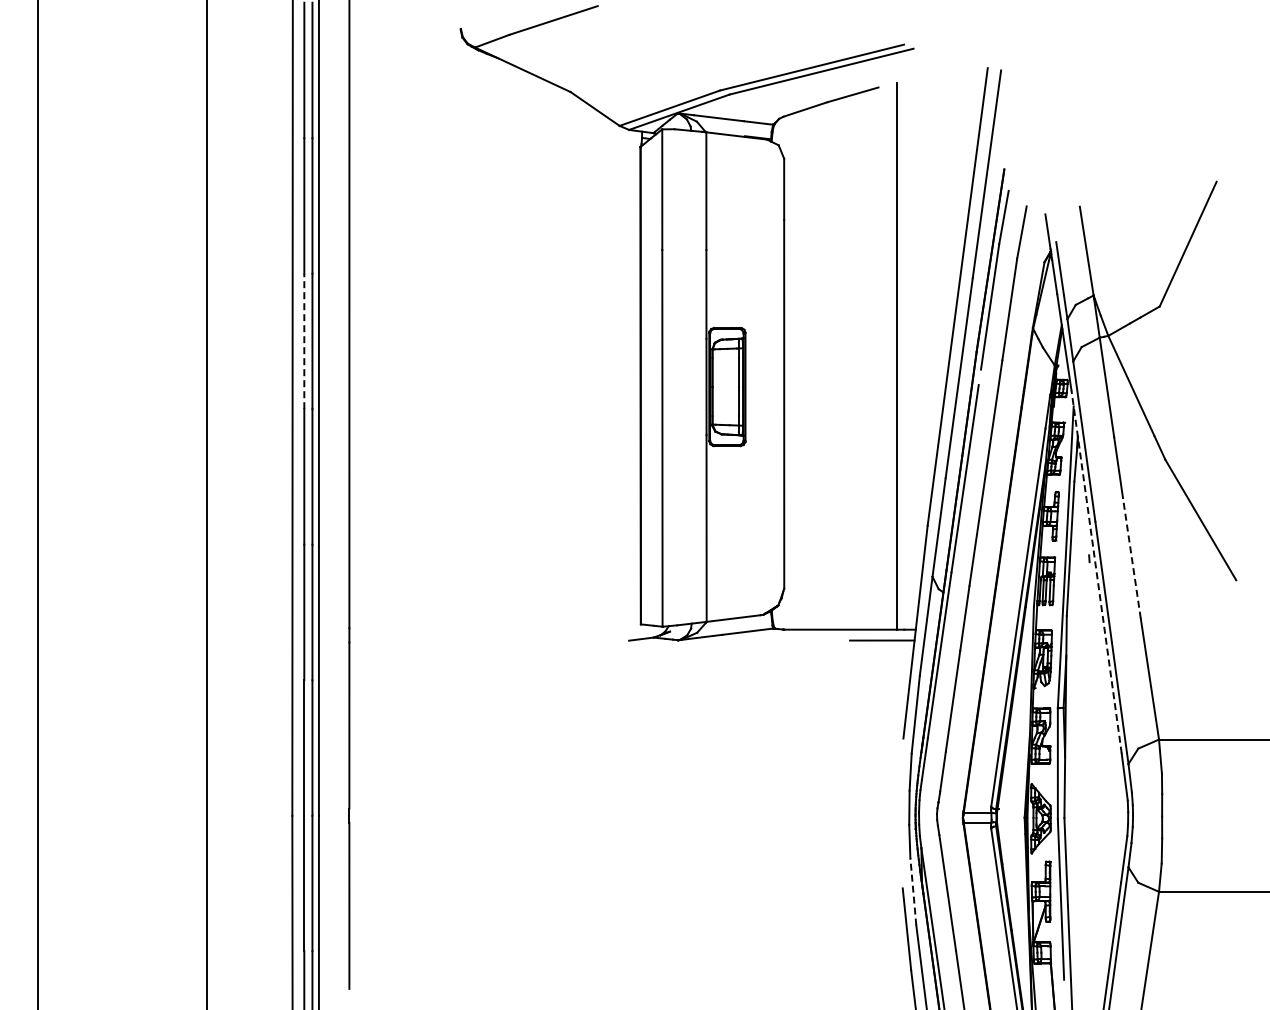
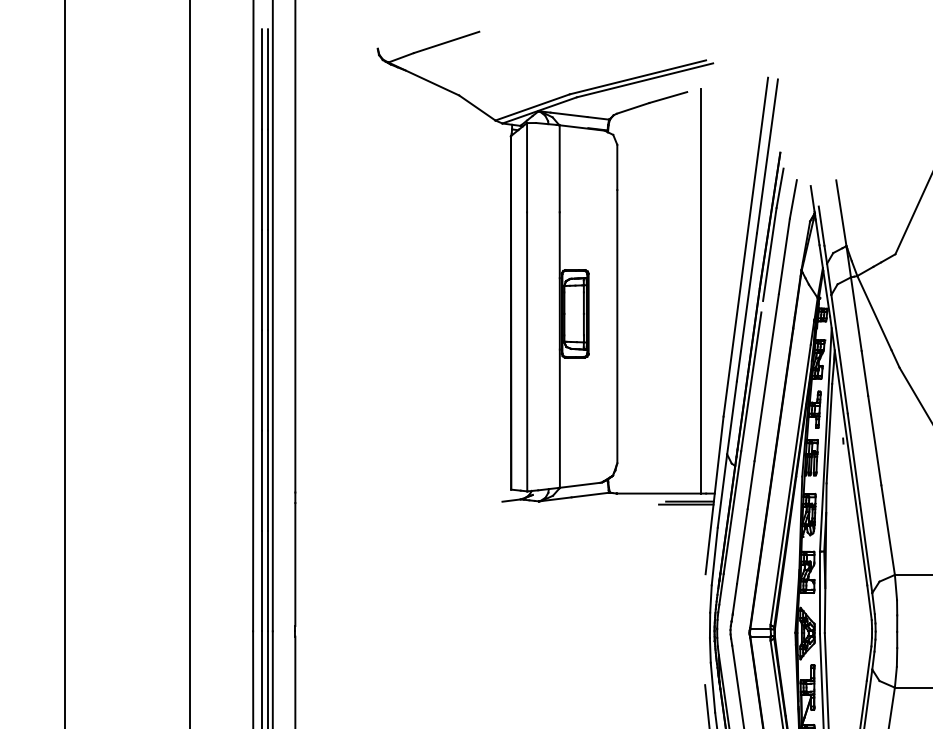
line: (304, 341) -> (262, 280), dashed -> solid
line: (1131, 557) -> (874, 440), dashed -> solid
line: (1096, 571) -> (848, 450), dashed -> solid
line: (877, 644) -> (686, 504), added
line: (913, 891) -> (713, 687), dashed -> solid

